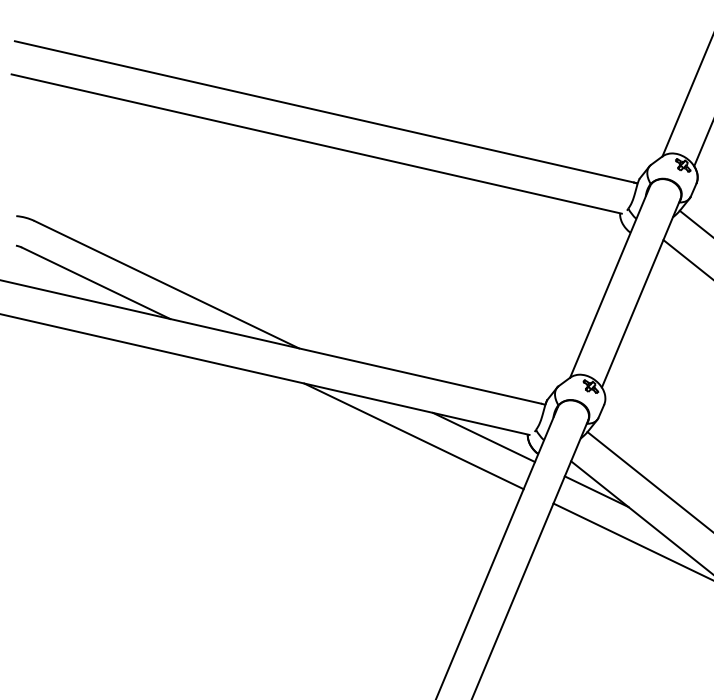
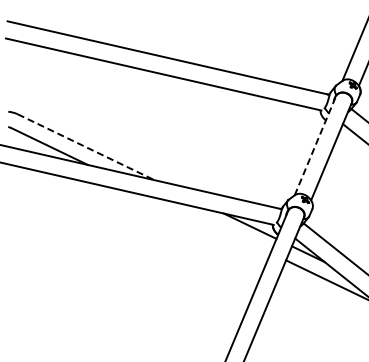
line: (610, 281) -> (315, 145), solid -> dashed
line: (167, 285) -> (86, 147), solid -> dashed
line: (413, 436) -> (213, 225), removed

